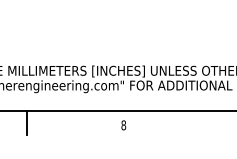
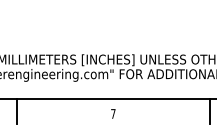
line: (220, 122) -> (209, 111), added
text: (123, 125) -> (113, 114), 8 -> 7

